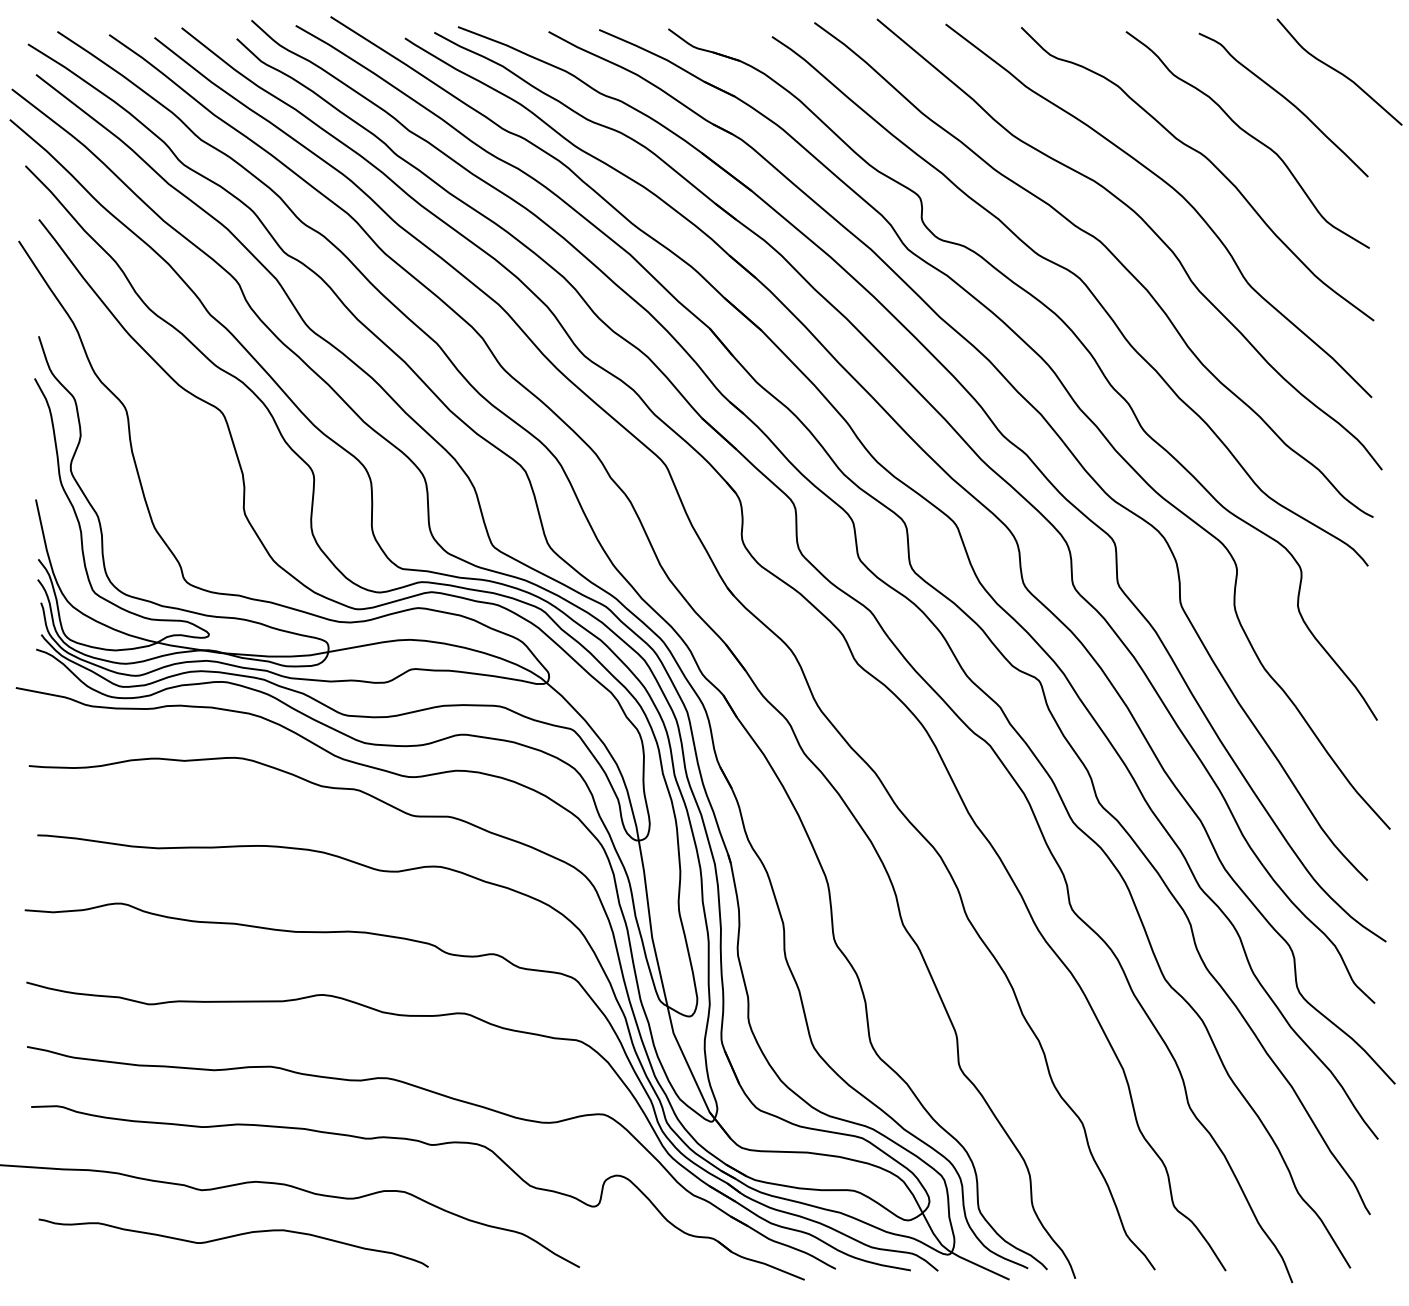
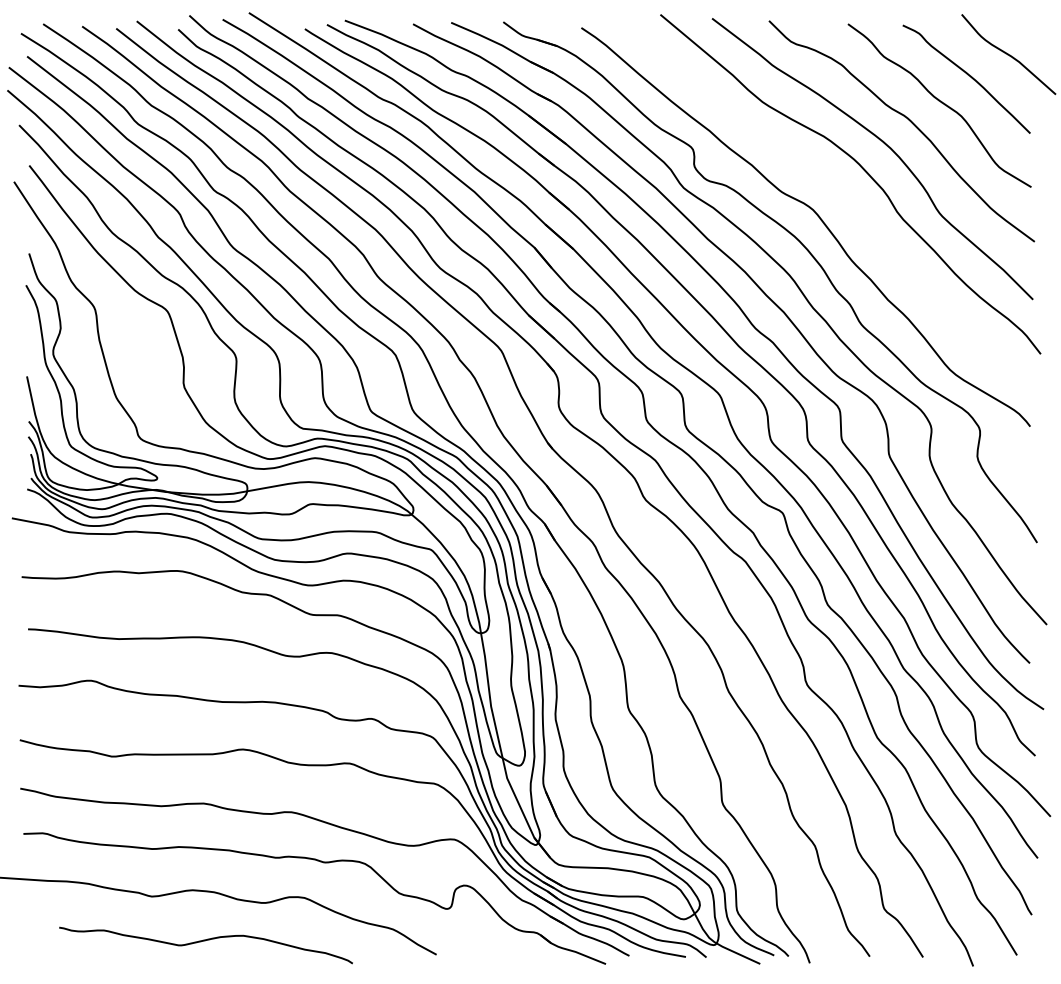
curve: (1109, 252) -> (835, 190), removed
curve: (232, 1237) -> (205, 941), moved

